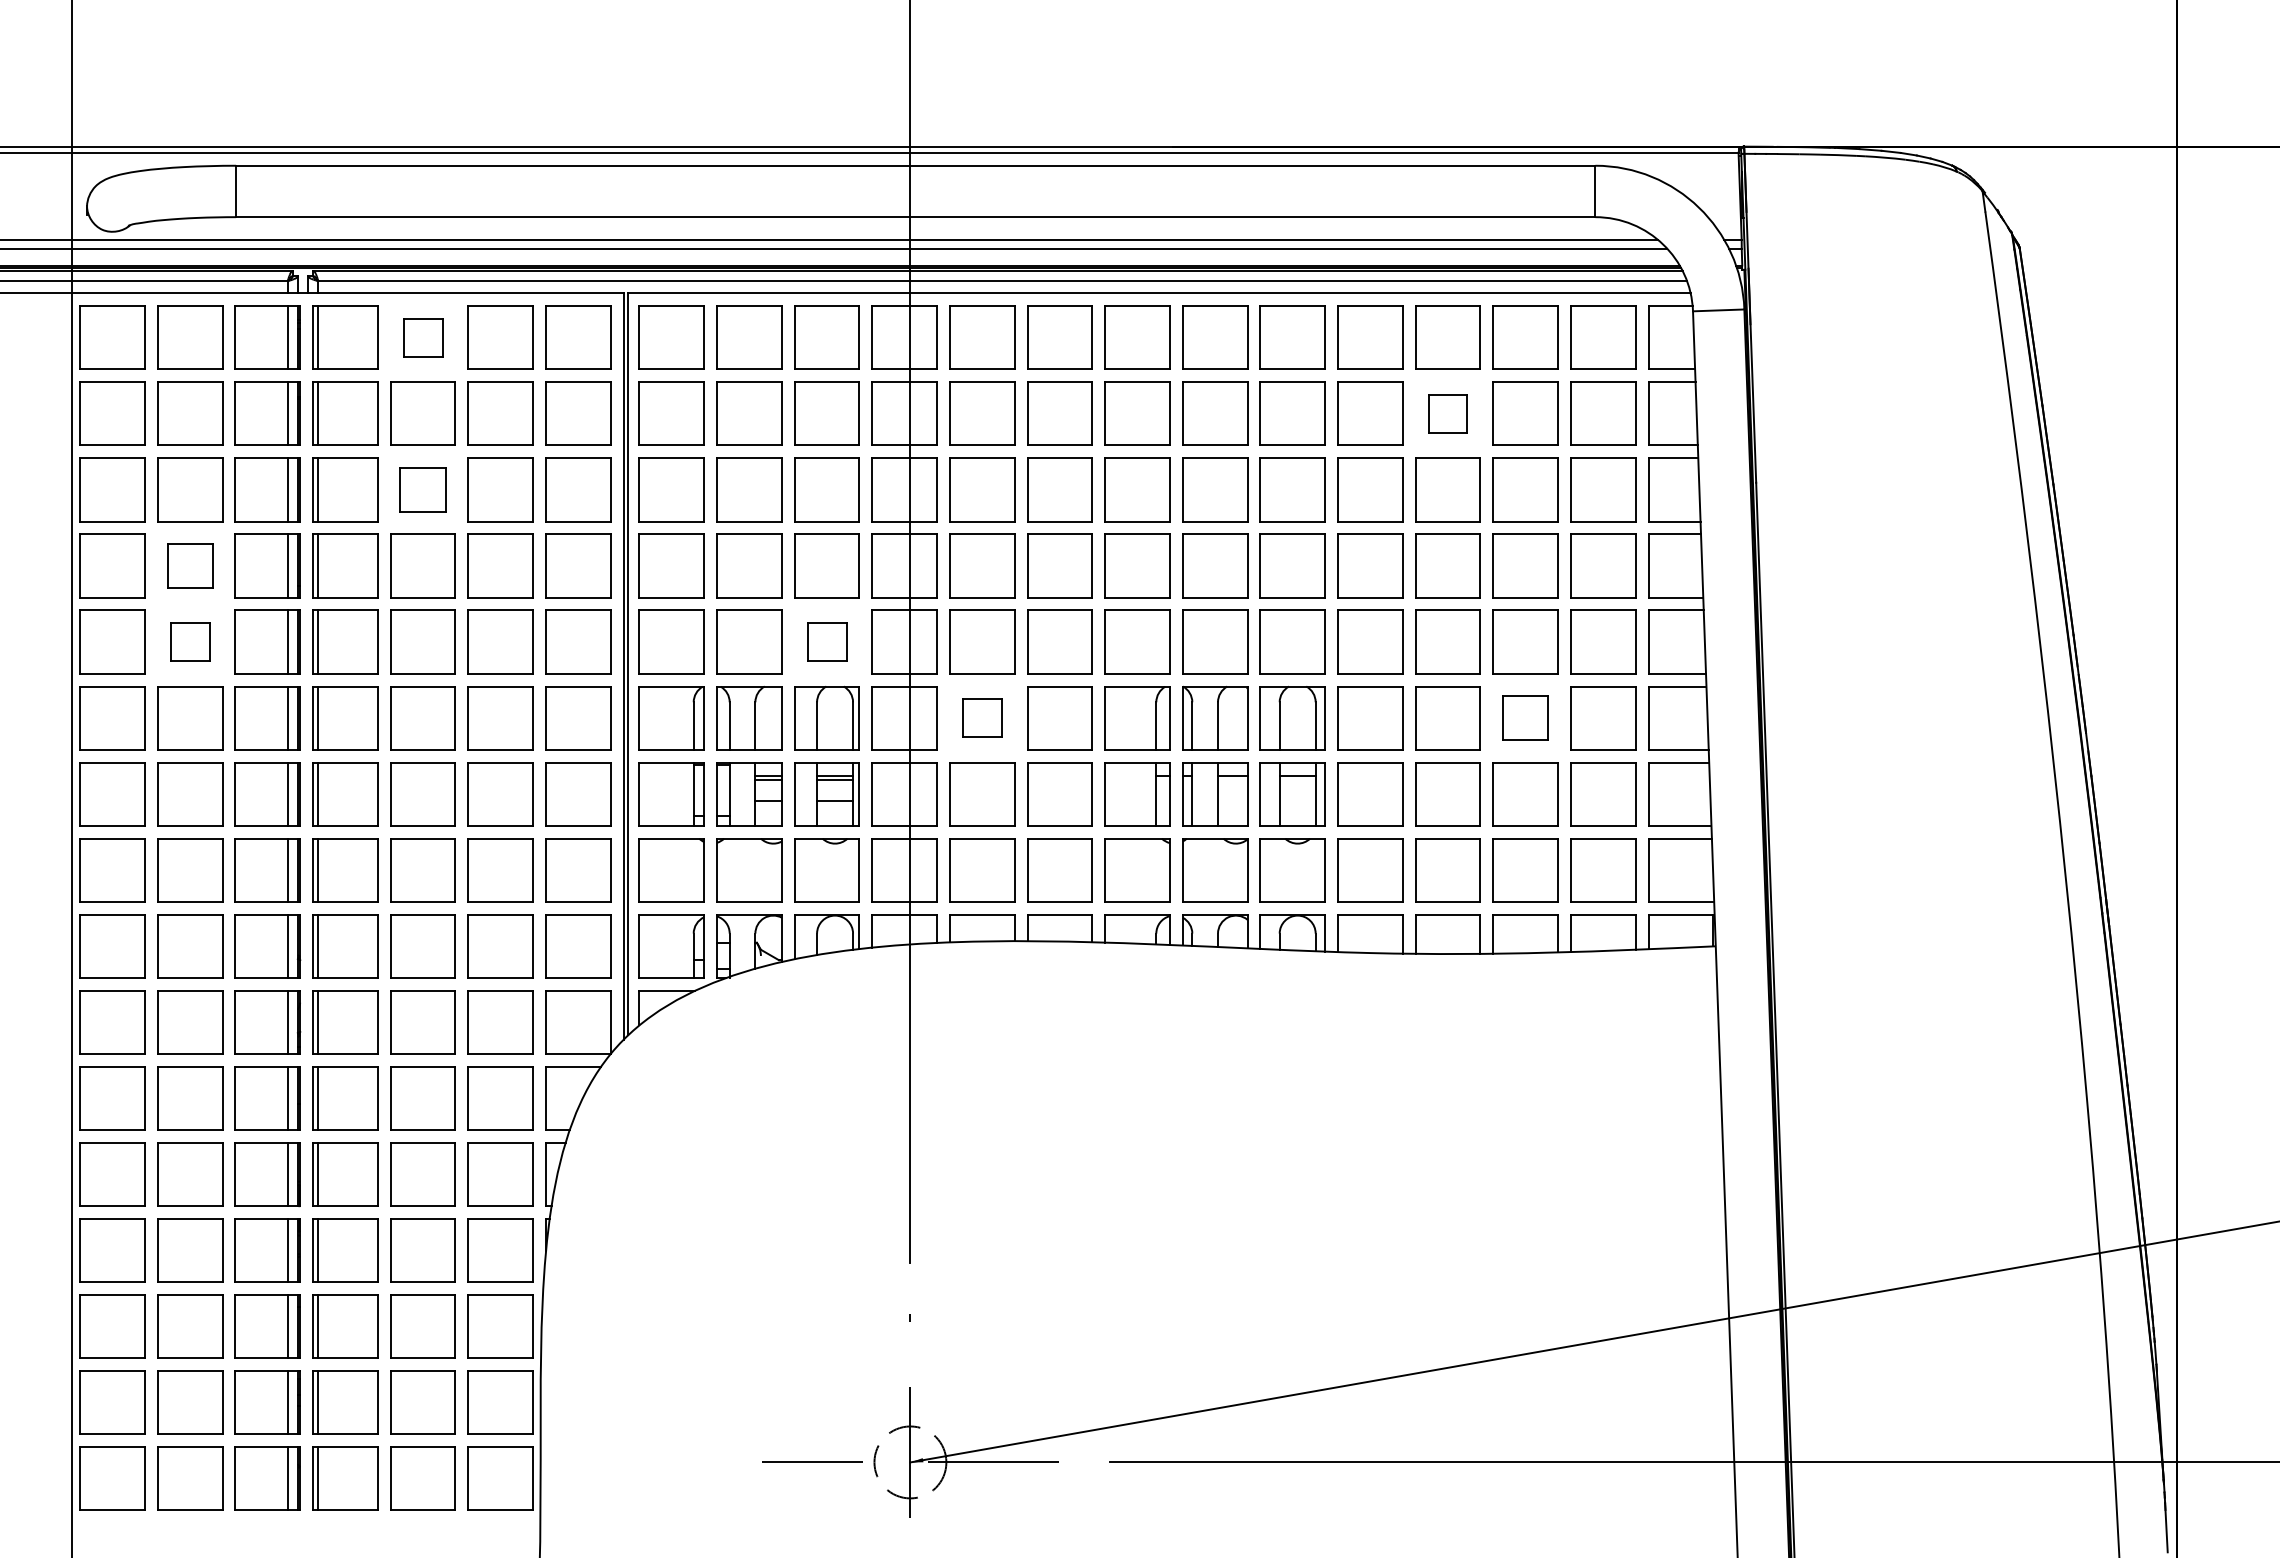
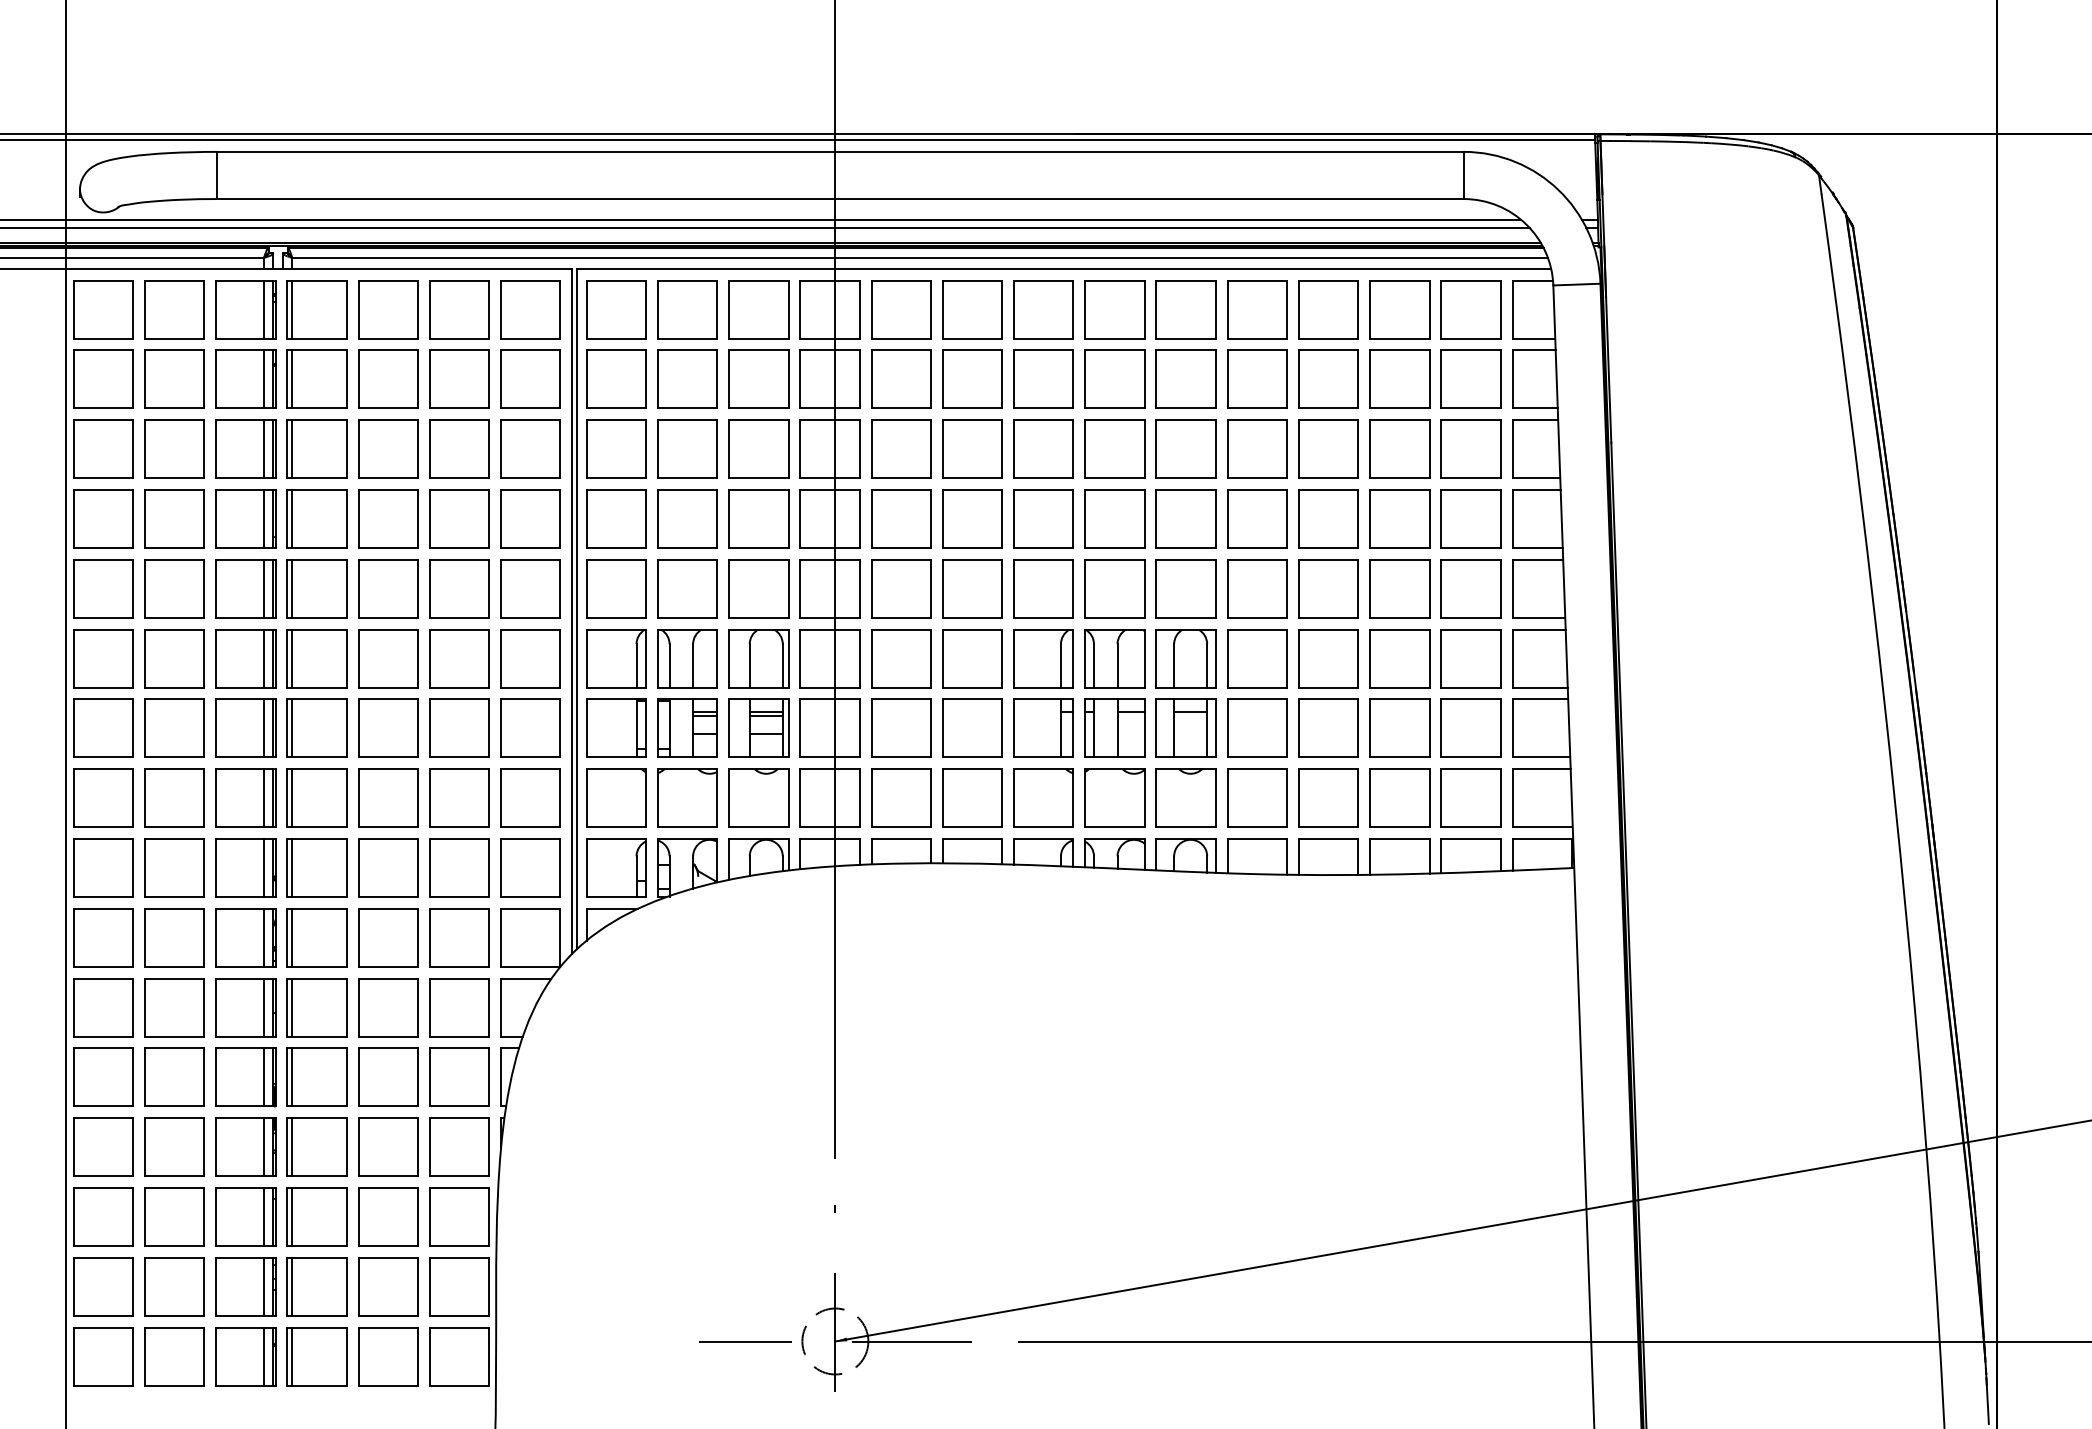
part: (423, 337) -> (388, 309), size x1.67
part: (1447, 412) -> (1328, 378), size x1.67
part: (423, 489) -> (388, 448), size x1.43
part: (190, 565) -> (174, 518), size x1.43
part: (190, 641) -> (174, 588), size x1.67
part: (826, 641) -> (758, 588), size x1.67
part: (982, 717) -> (901, 658), size x1.67
part: (1525, 717) -> (1399, 658), size x1.43

